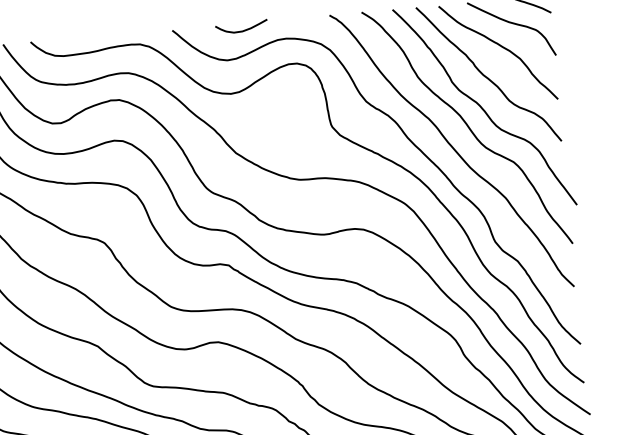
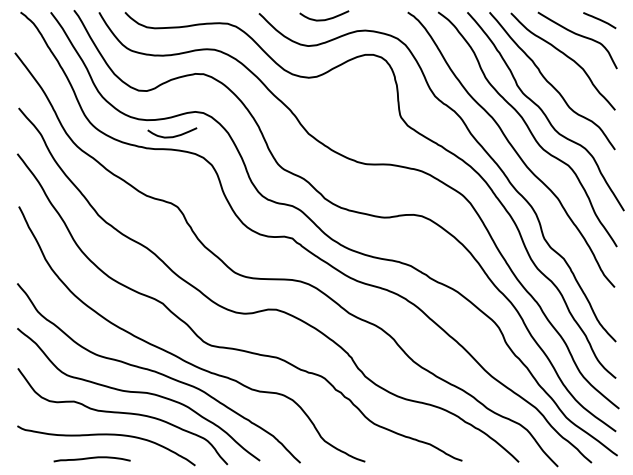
curve: (94, 167) -> (174, 135), added

